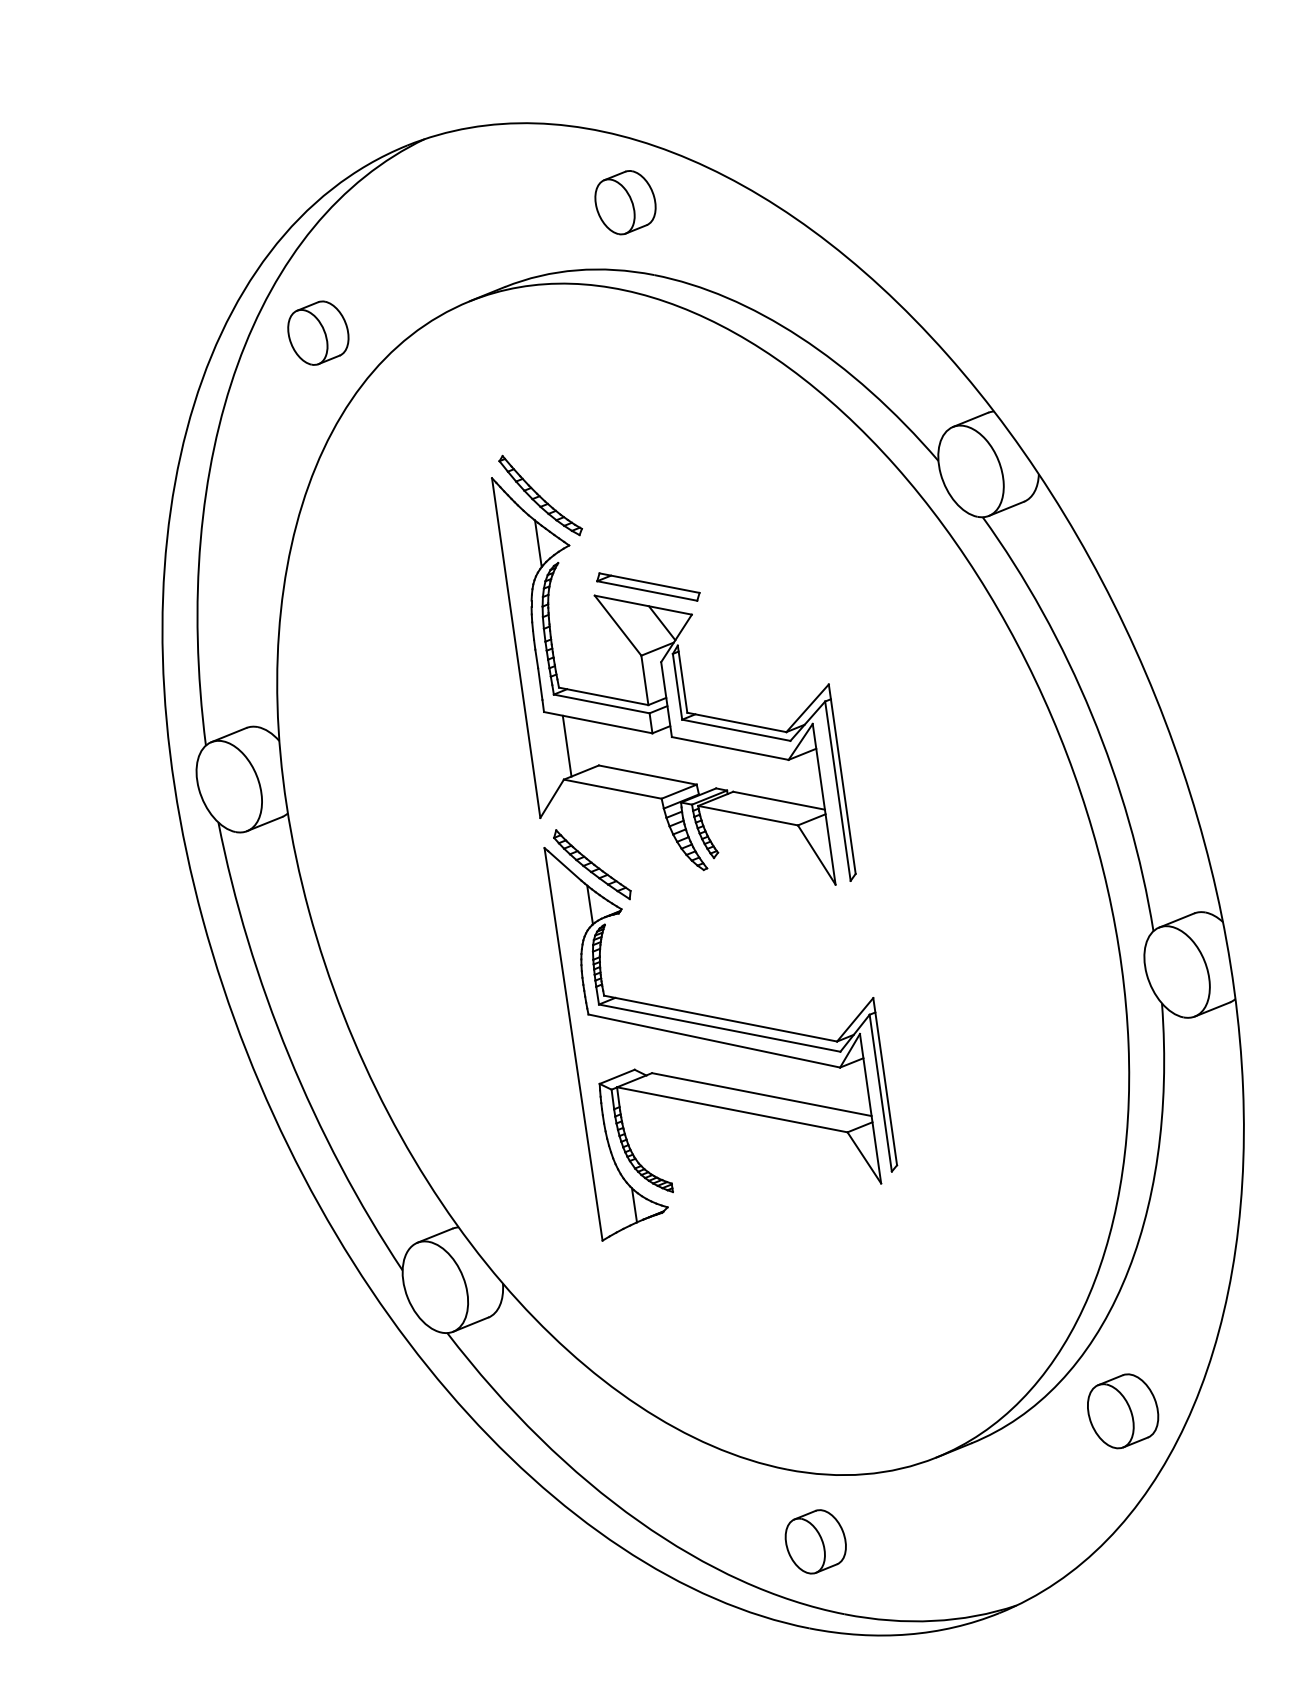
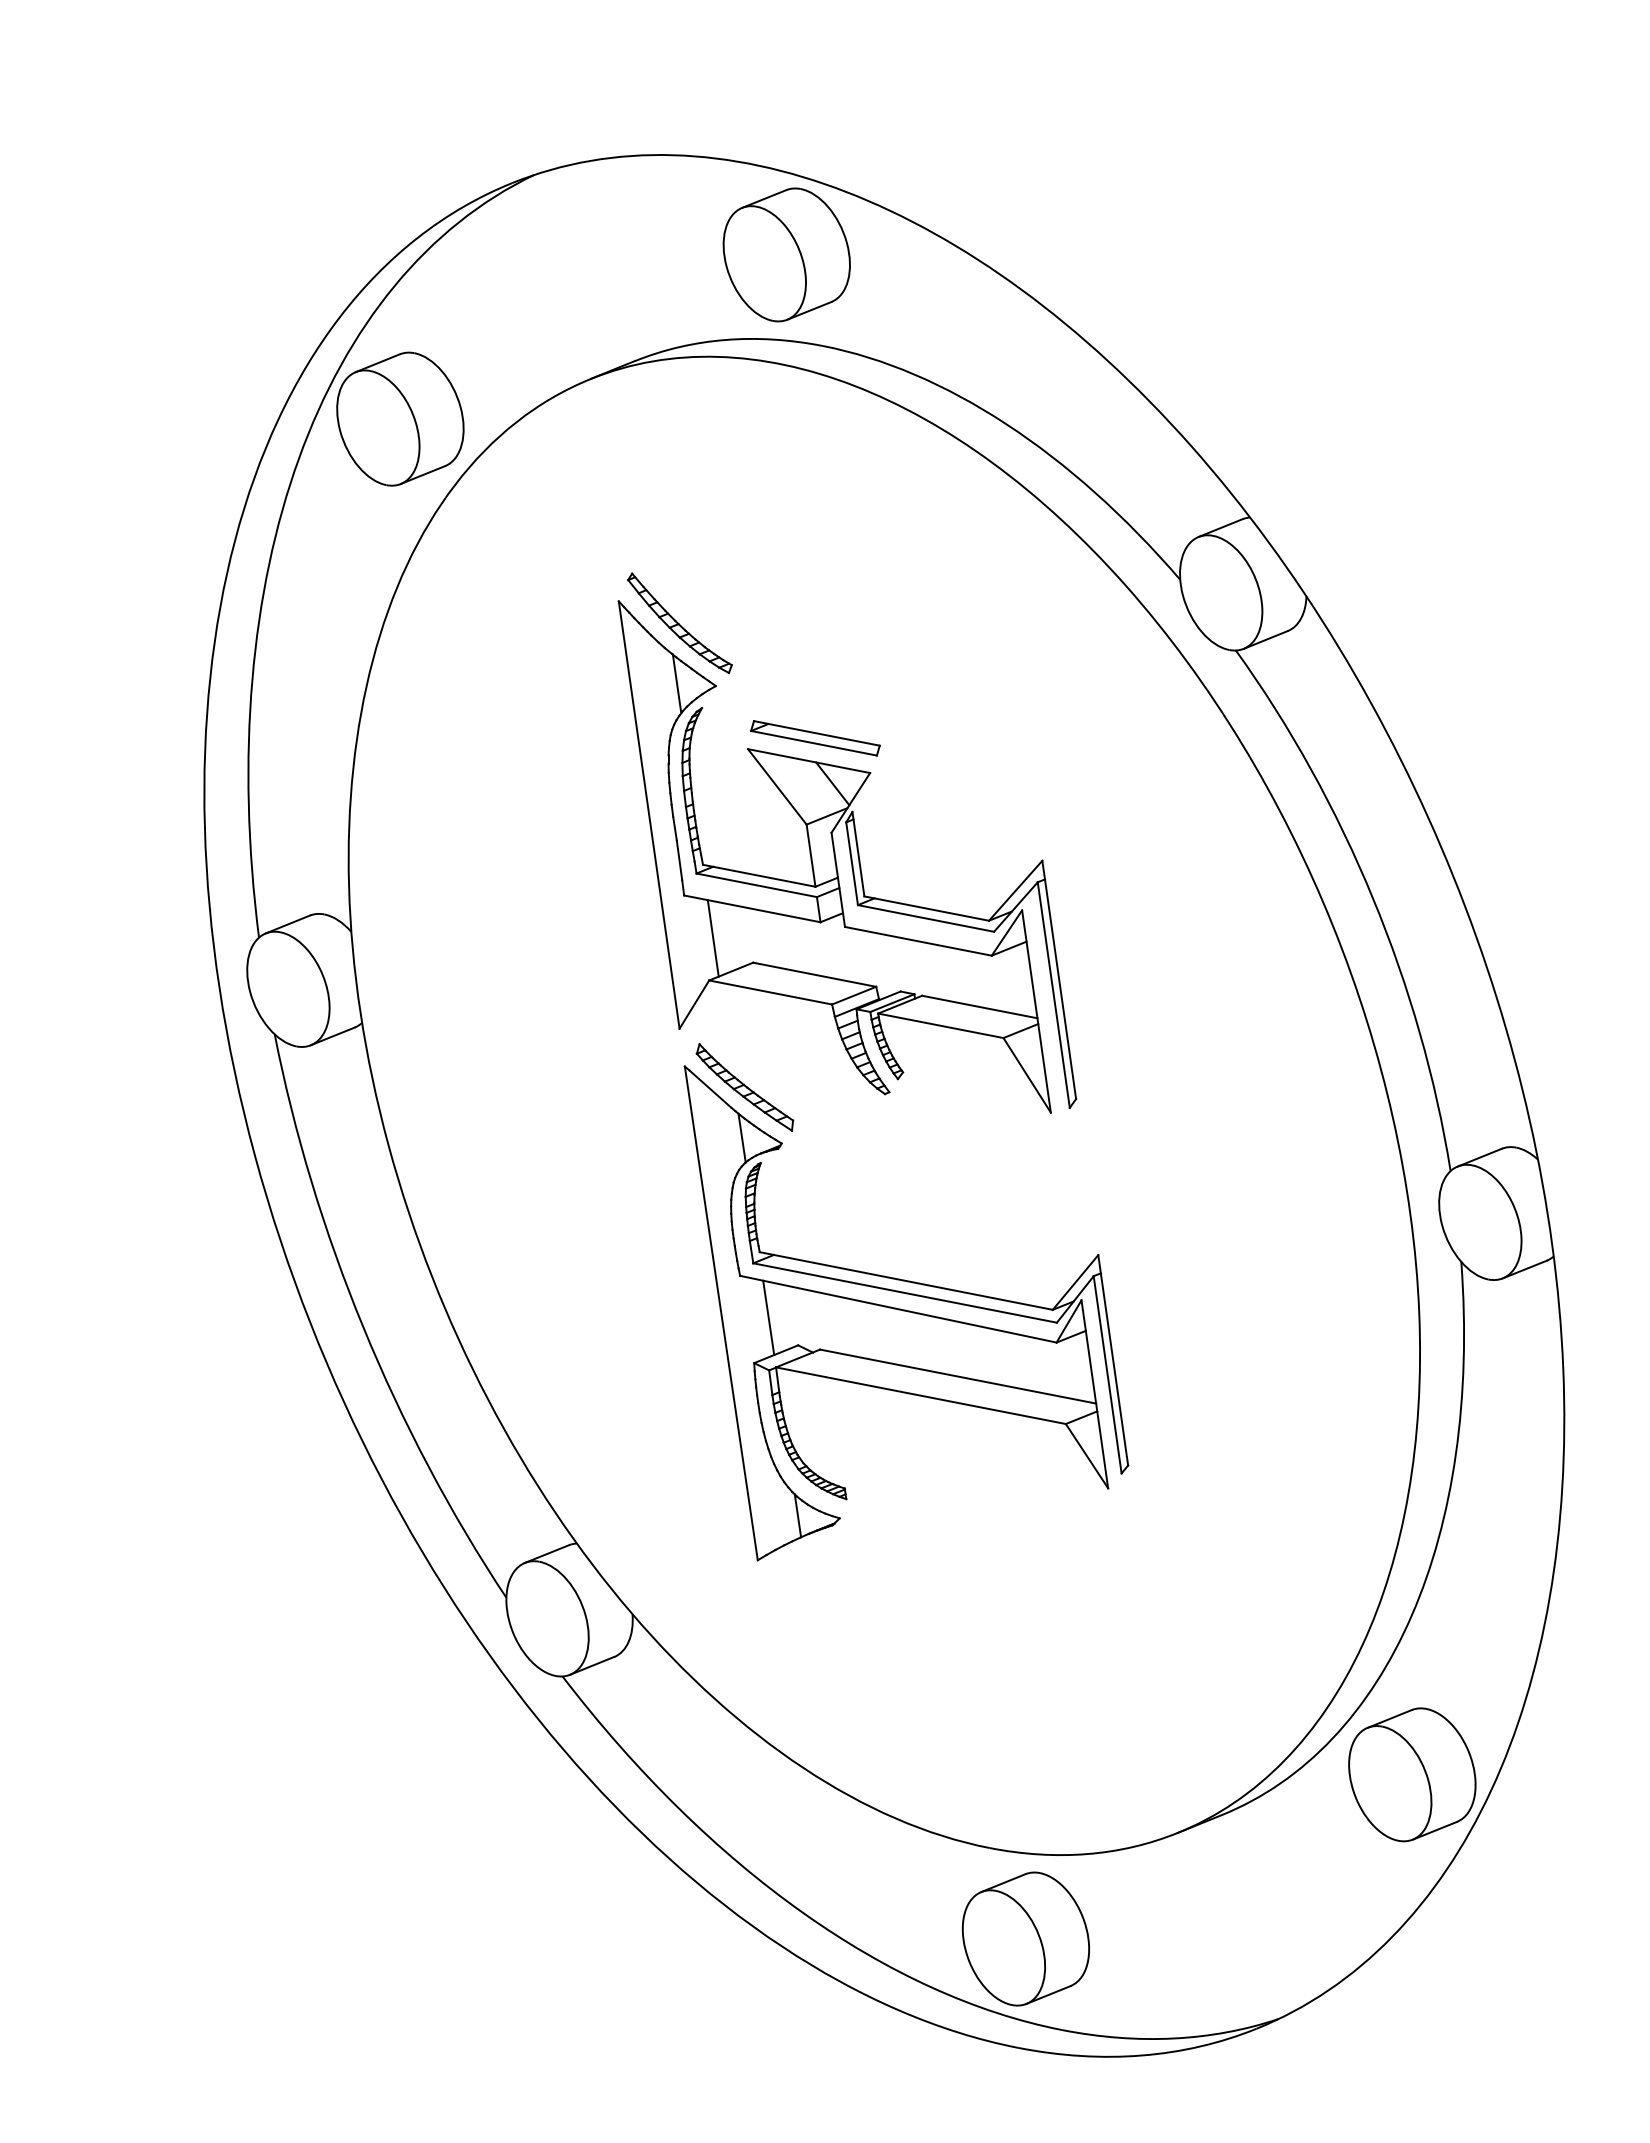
part: (625, 202) -> (786, 254), size x1.67
part: (318, 332) -> (400, 418), size x1.67
line: (611, 1047) -> (768, 1317), added
part: (1123, 1411) -> (1412, 1774), size x1.43
part: (815, 1541) -> (1025, 1938), size x1.67

